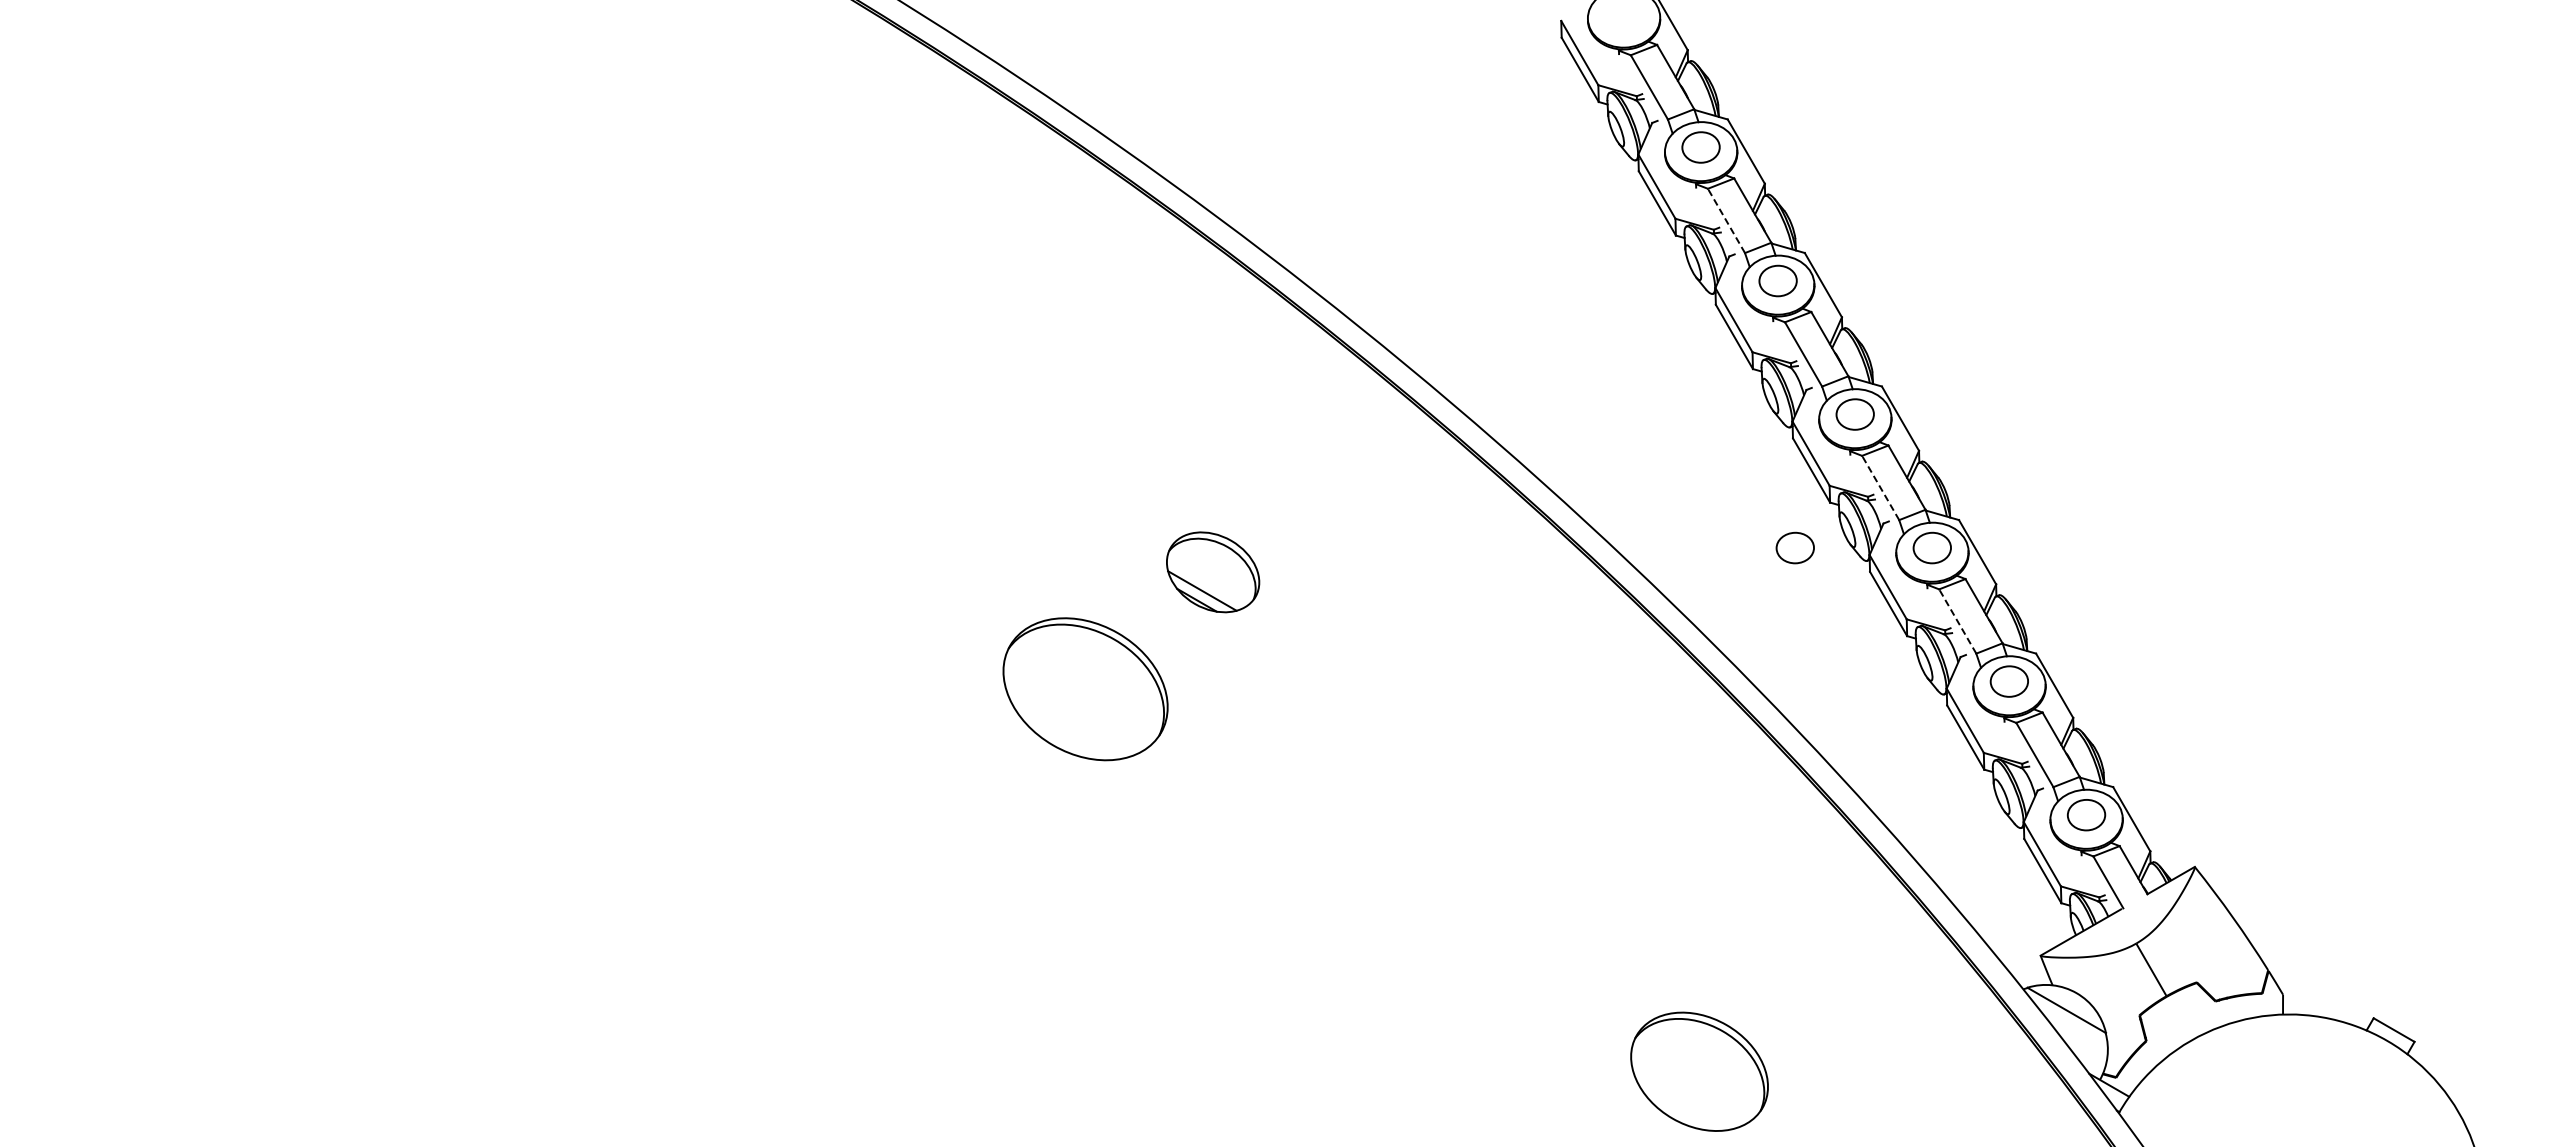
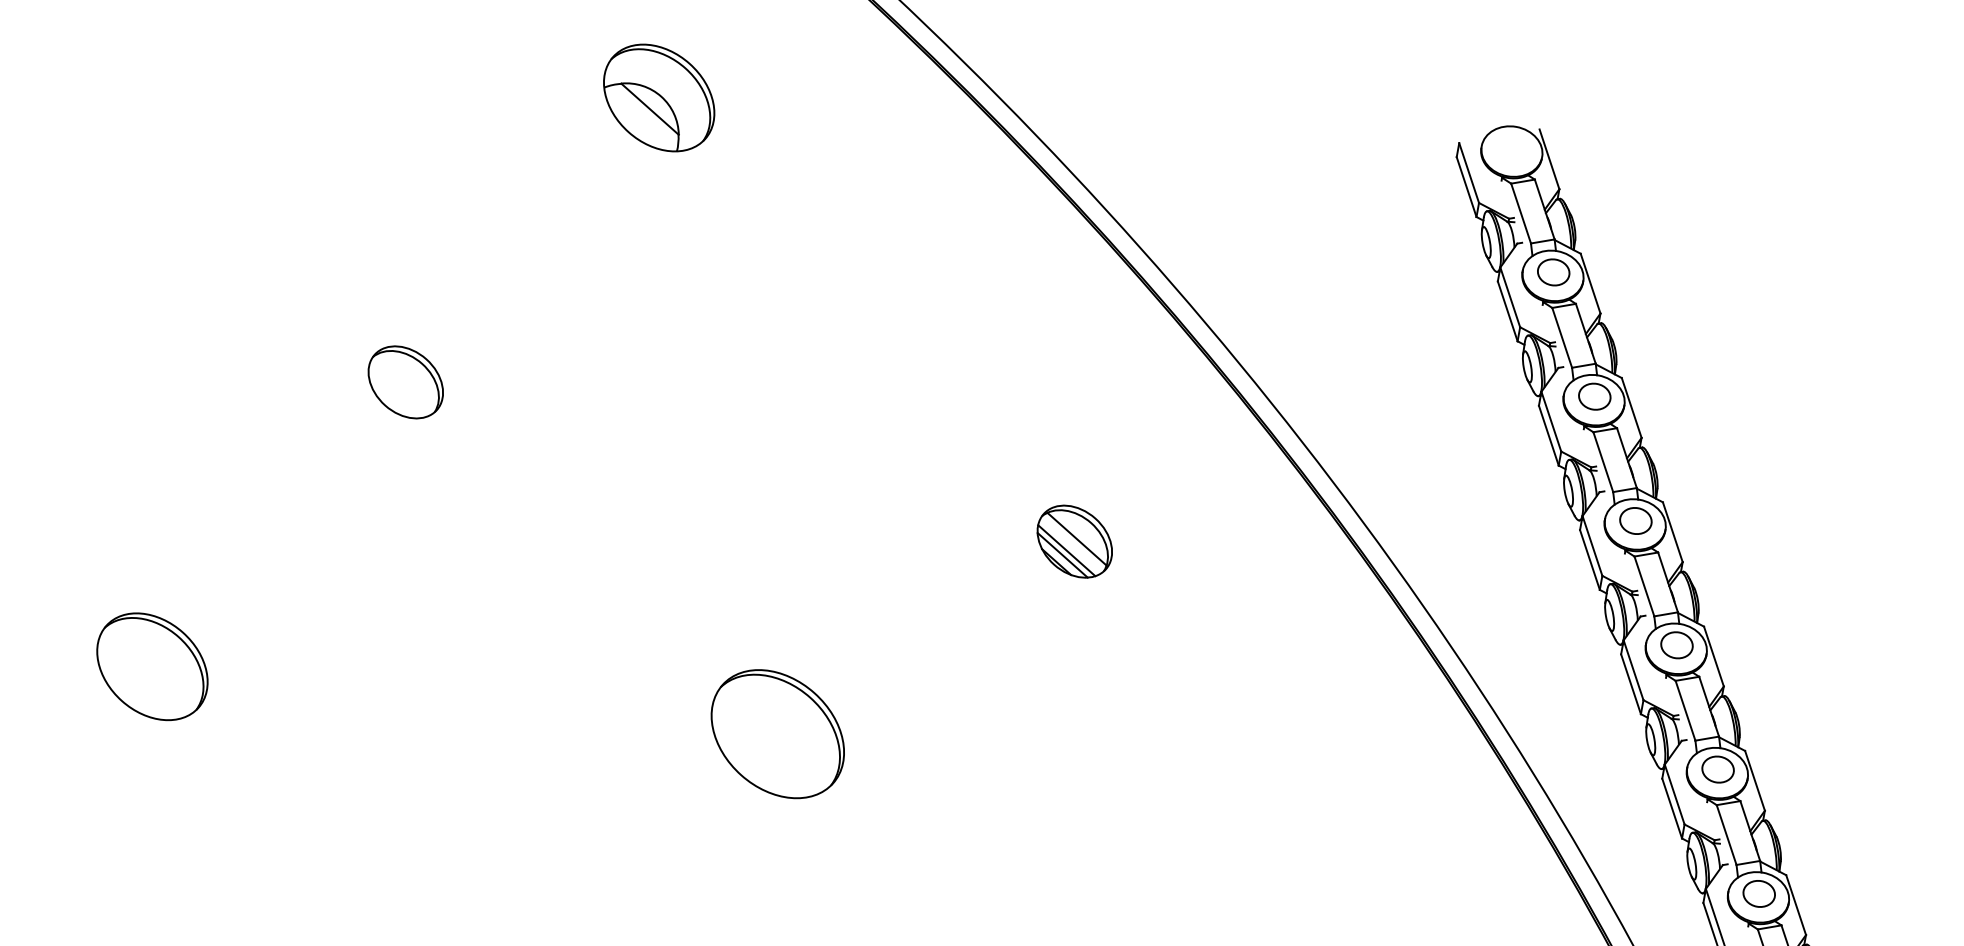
part: (627, 159) -> (659, 97), added
line: (1726, 220) -> (1562, 337), dashed -> solid
line: (1880, 487) -> (1644, 586), dashed -> solid
part: (1794, 547) -> (1562, 621), removed
part: (403, 548) -> (405, 382), added
line: (1214, 568) -> (1076, 538), added
line: (1205, 584) -> (1066, 550), added
line: (1957, 621) -> (1685, 710), dashed -> solid
part: (1085, 689) -> (777, 734), moved
part: (179, 936) -> (152, 666), added

